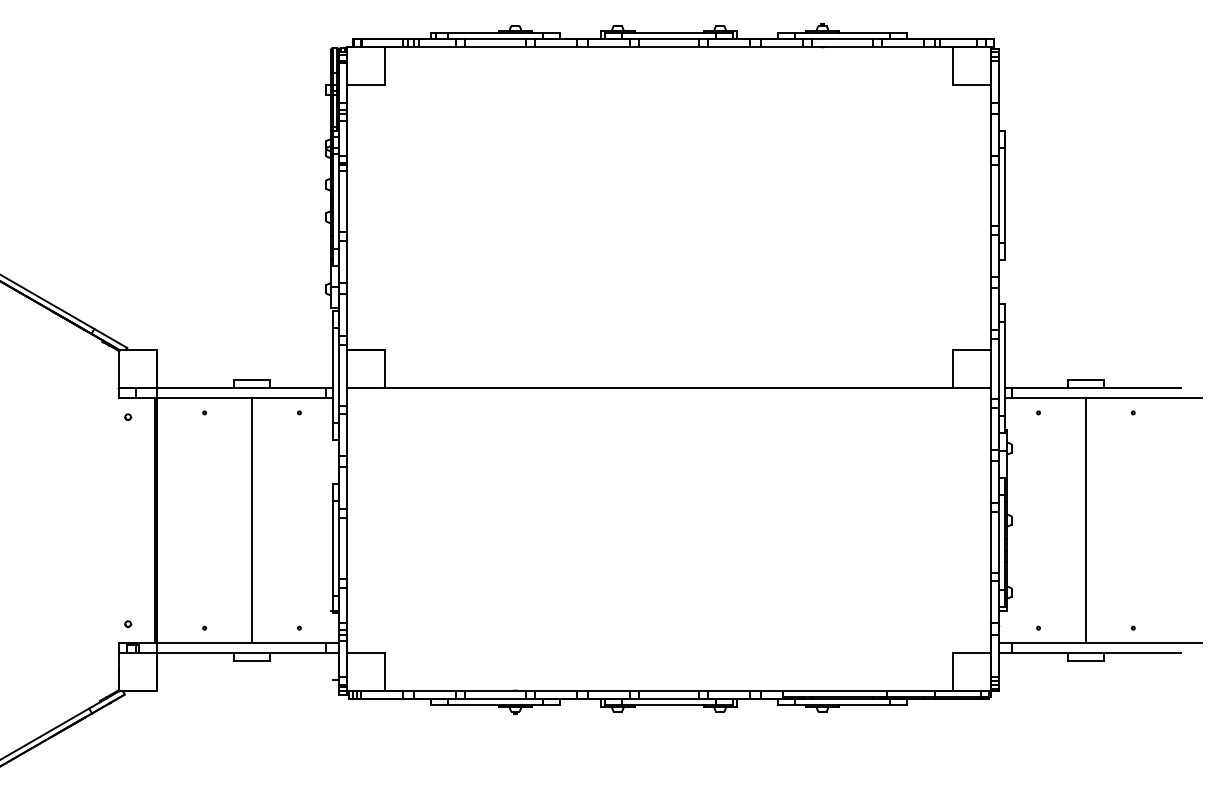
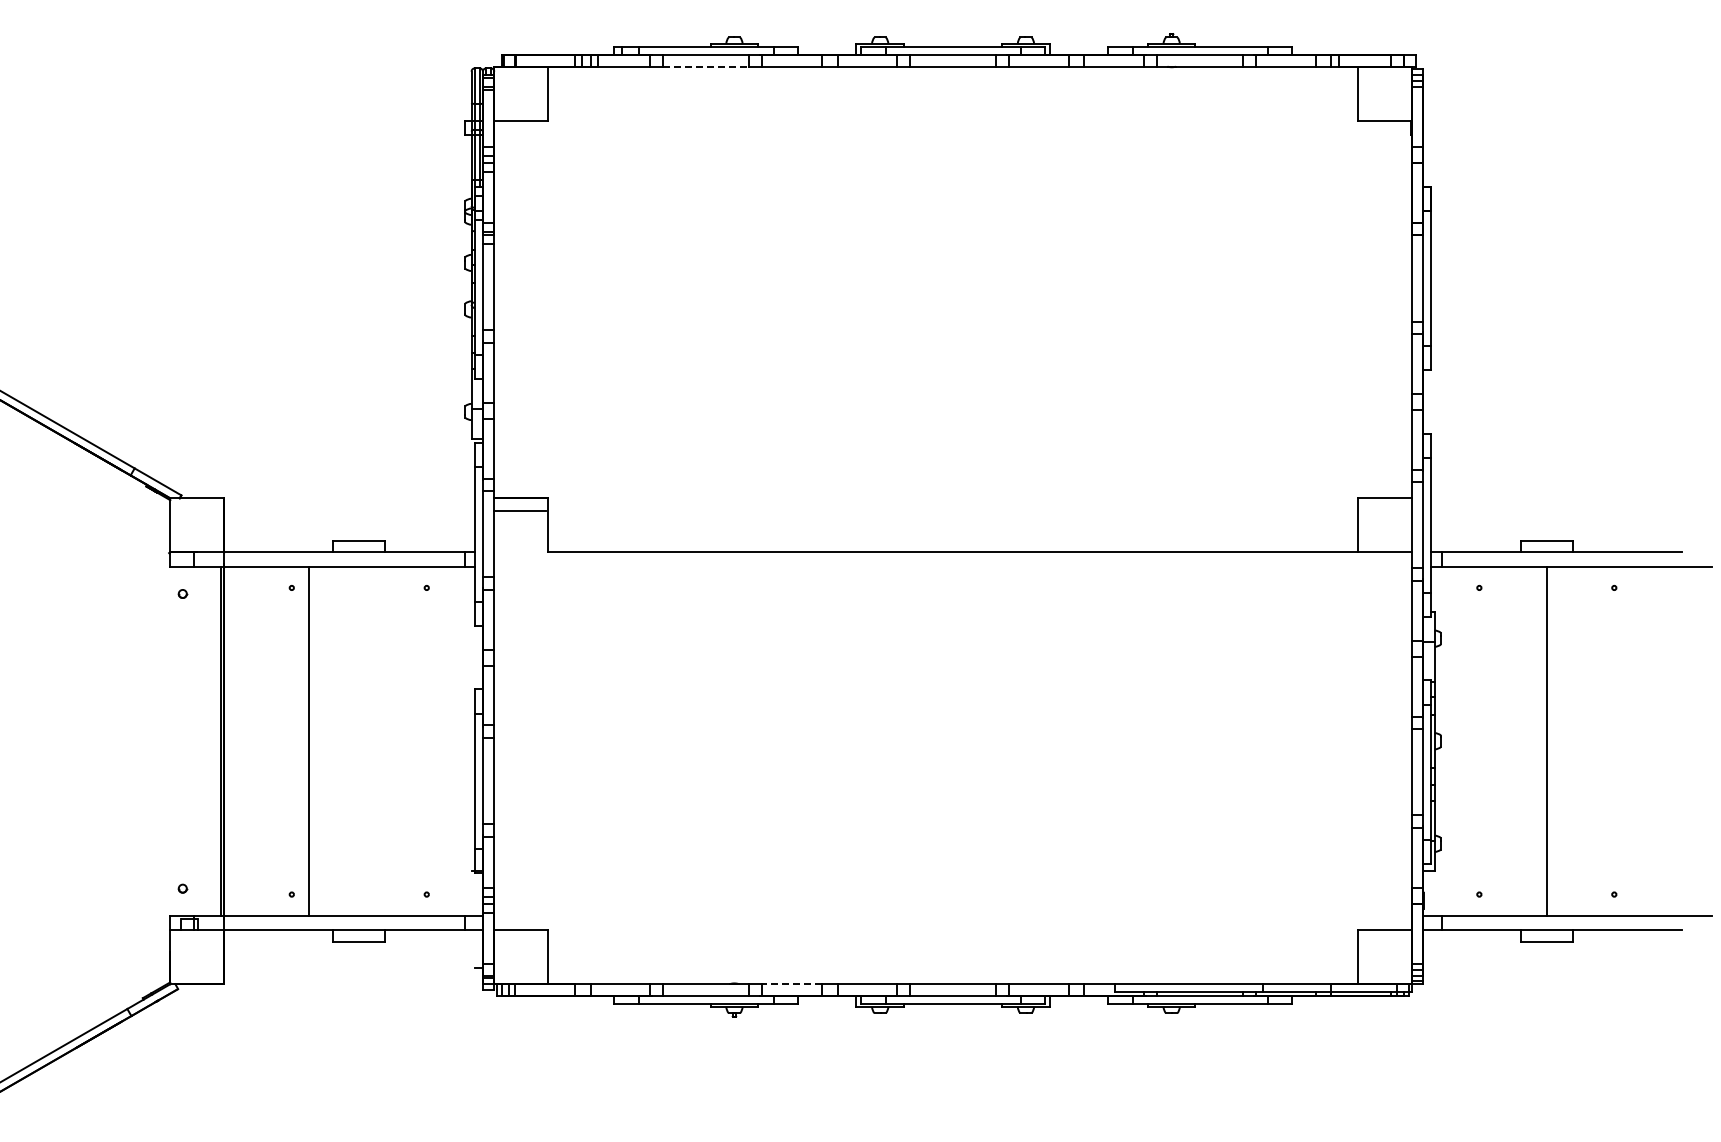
line: (495, 46) -> (706, 66), solid -> dashed
line: (364, 388) -> (519, 511), moved
line: (252, 520) -> (309, 740), moved
line: (555, 691) -> (791, 984), solid -> dashed

